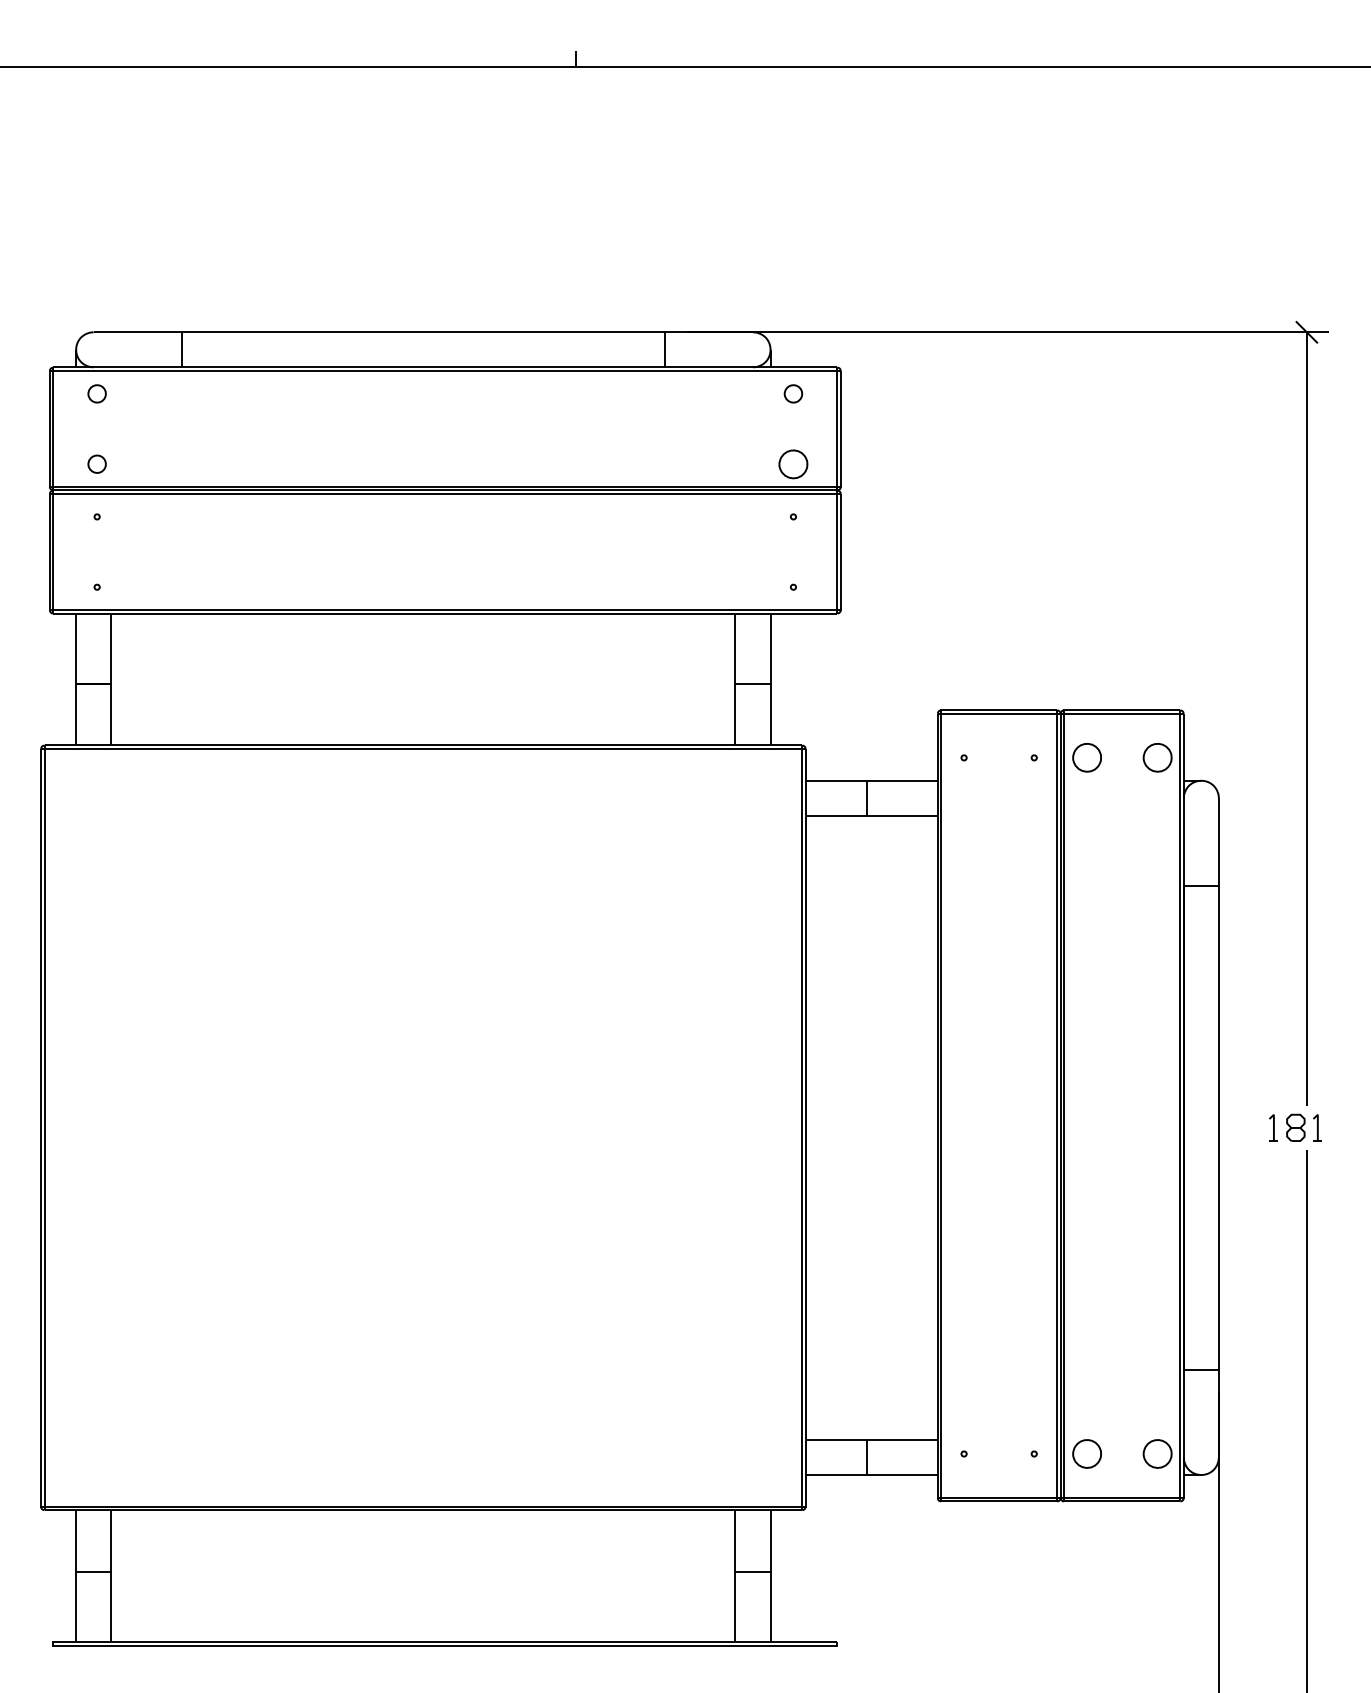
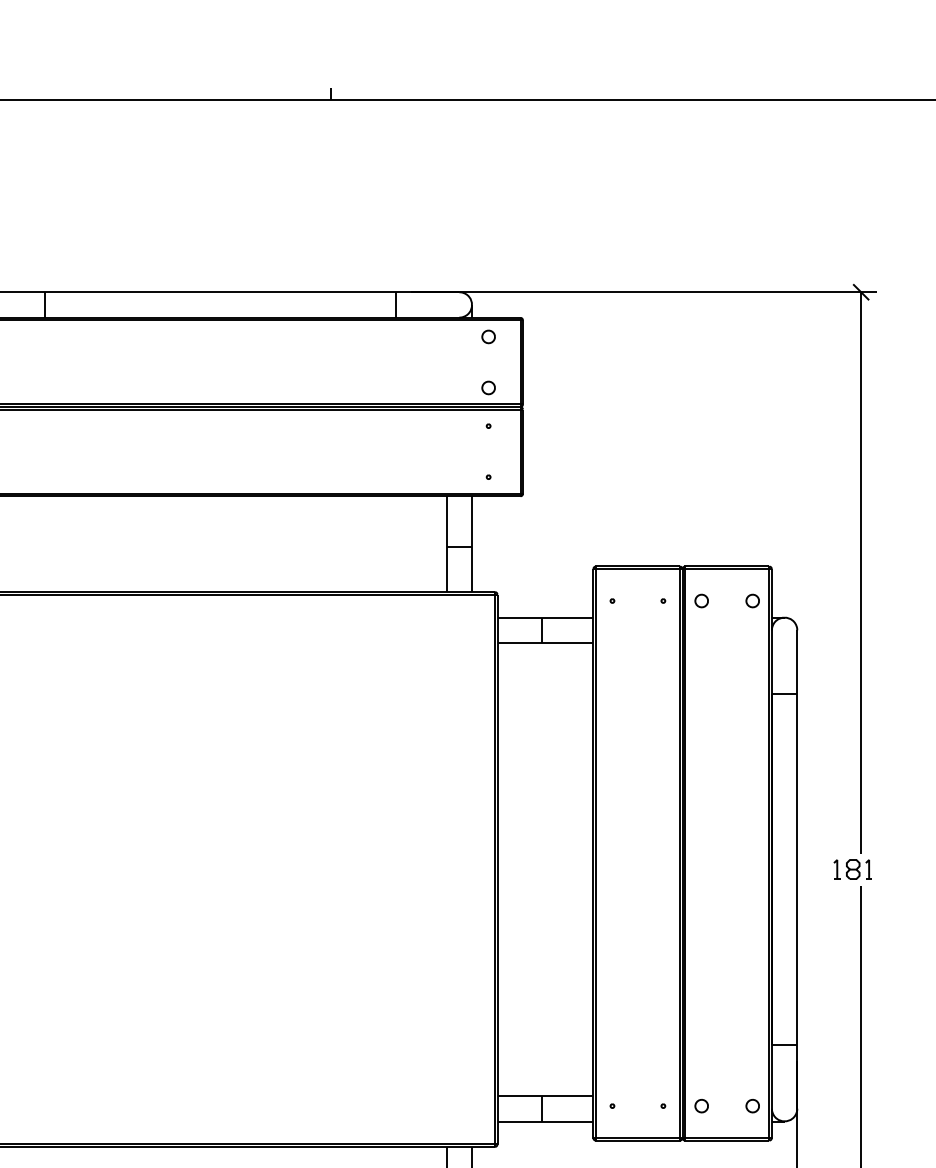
part: (793, 463) -> (488, 387), size x0.62
part: (1086, 757) -> (701, 600), size x0.62
part: (1156, 757) -> (752, 600), size x0.62
part: (1086, 1453) -> (701, 1105), size x0.62
part: (1156, 1453) -> (752, 1105), size x0.62

